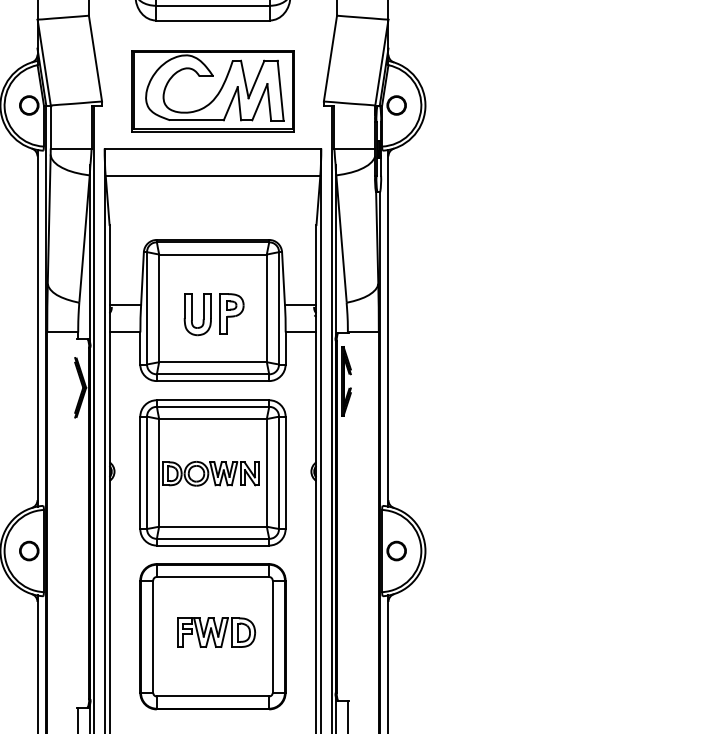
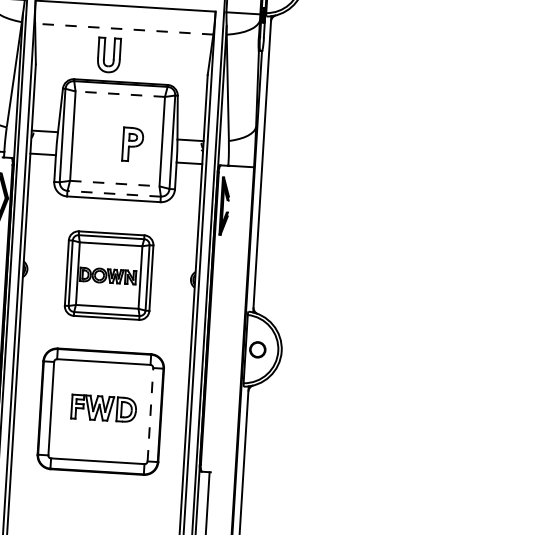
line: (212, 176) -> (123, 29), solid -> dashed
line: (213, 254) -> (120, 94), solid -> dashed
part: (197, 314) -> (108, 55), moved
line: (213, 362) -> (115, 183), solid -> dashed
line: (212, 374) -> (113, 193), solid -> dashed
part: (212, 472) -> (108, 275), size x0.7
line: (272, 636) -> (150, 414), solid -> dashed

